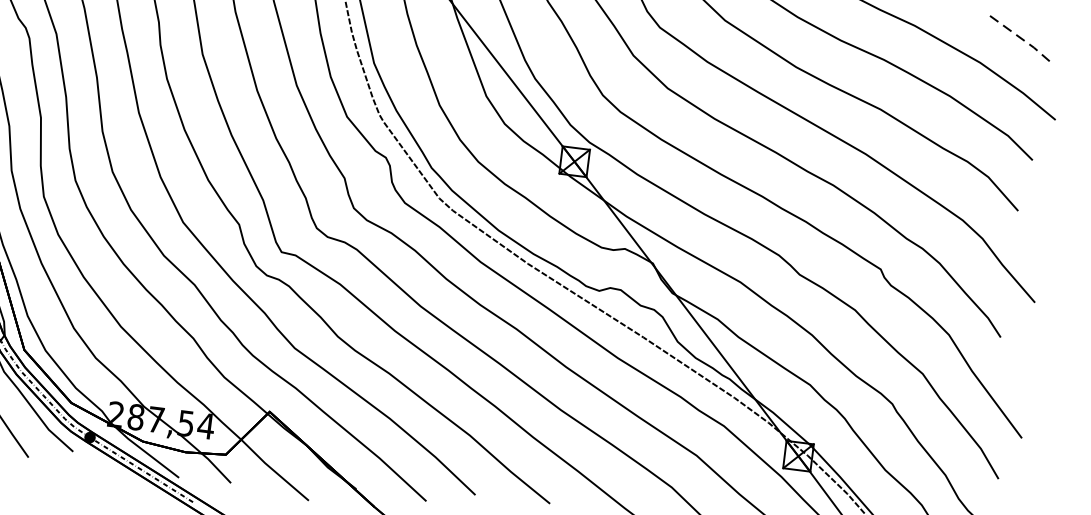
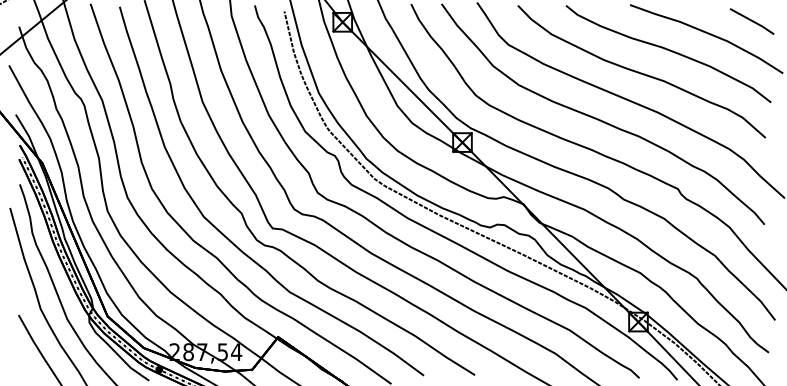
line: (1020, 38) -> (752, 21), dashed -> solid

